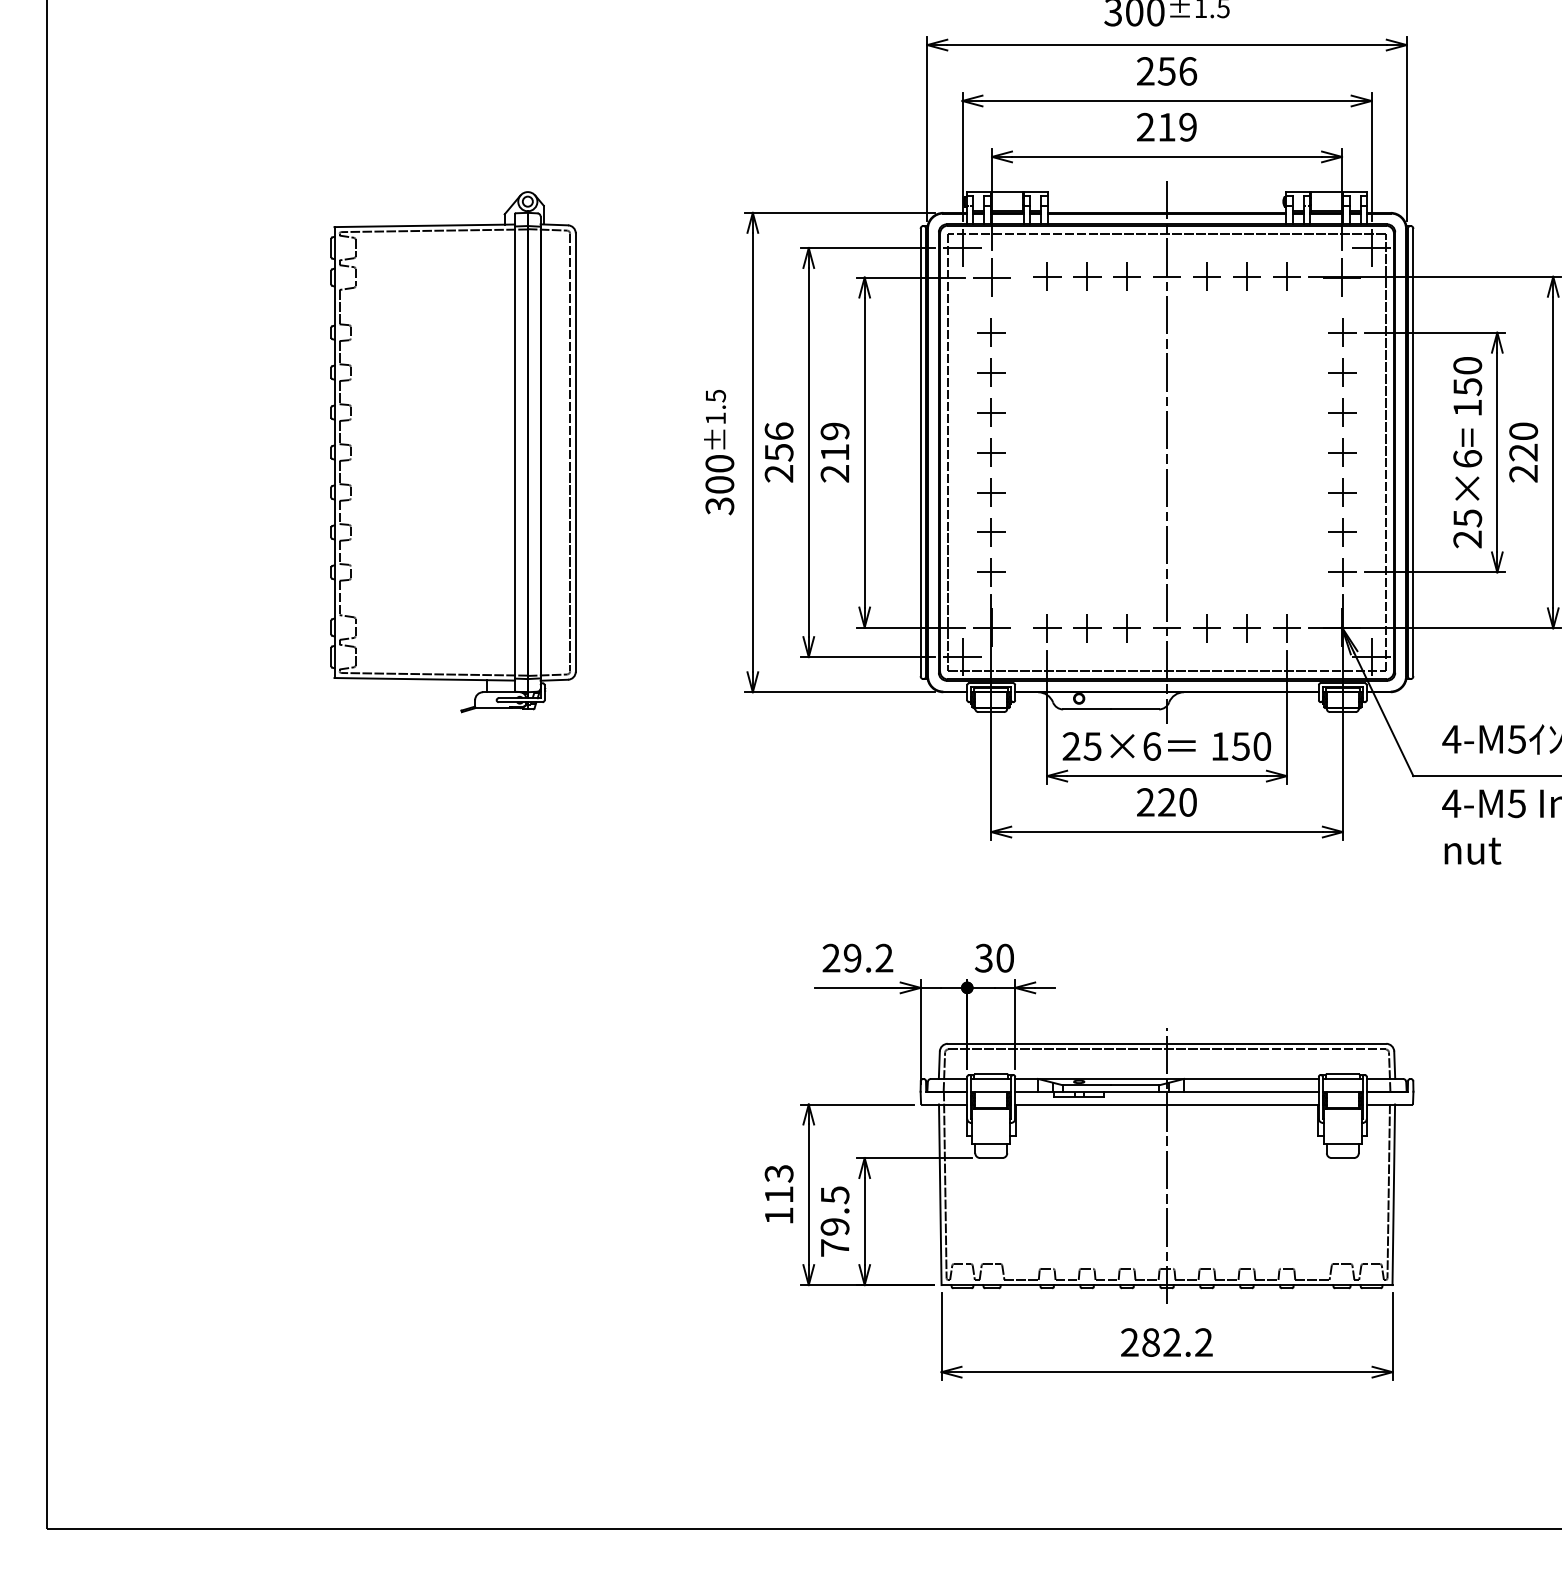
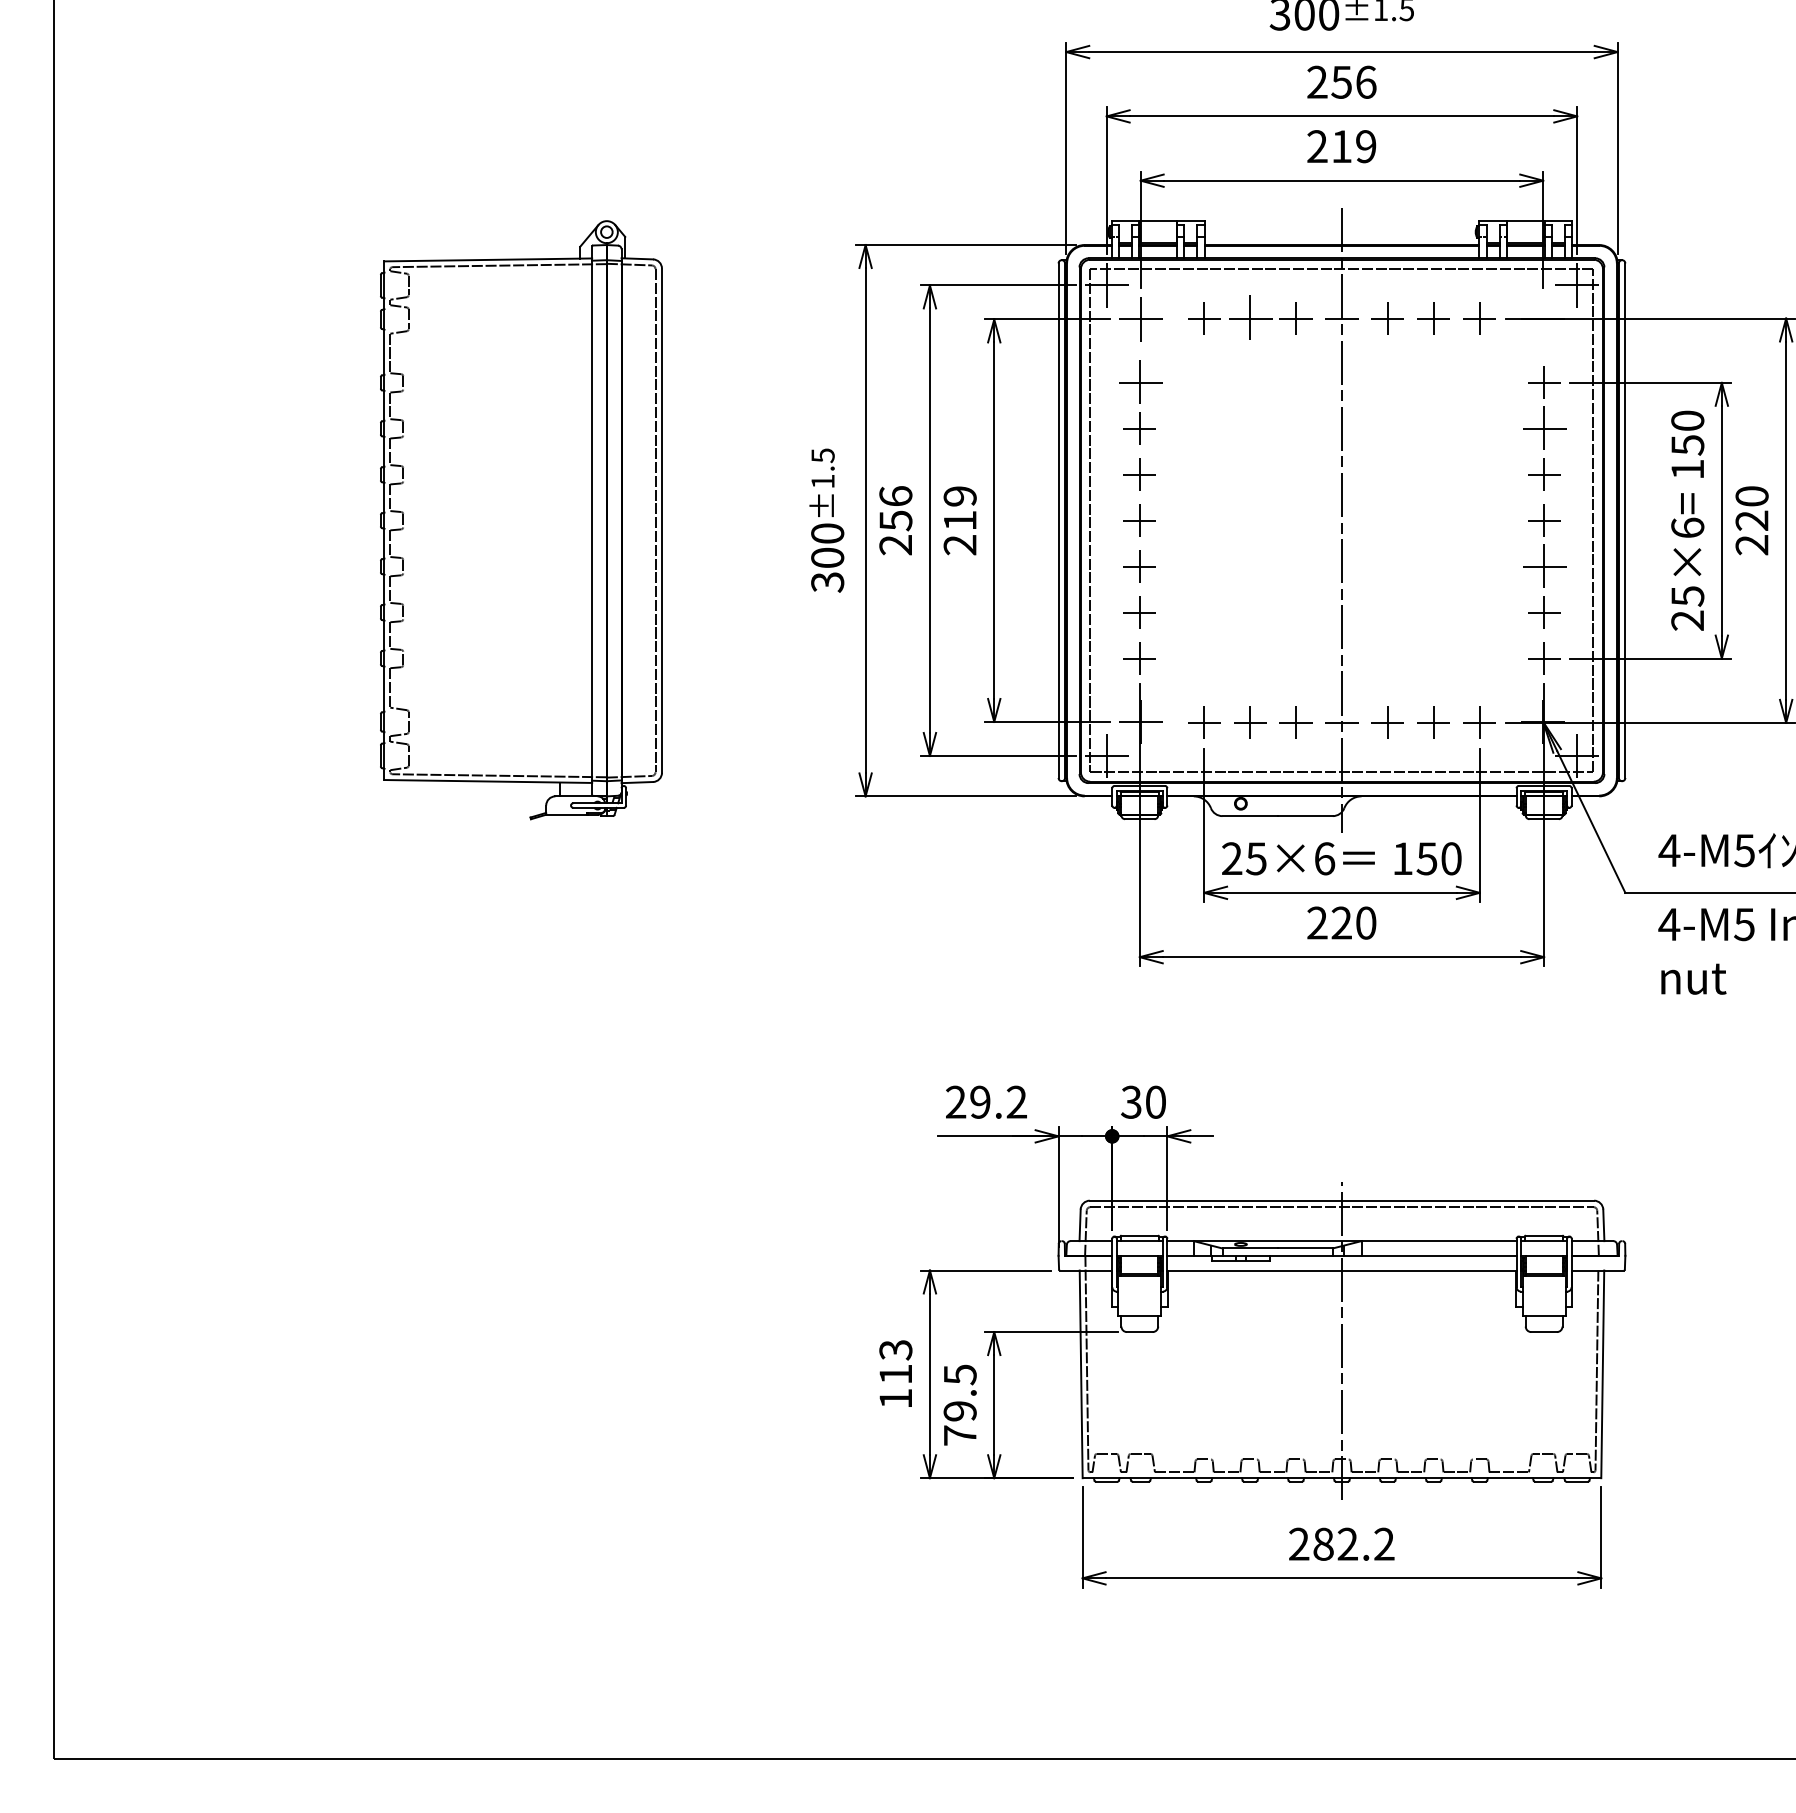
part: (1087, 276) -> (1250, 318), size x1.4
line: (1342, 277) -> (1543, 319), removed
part: (990, 332) -> (1139, 382), size x1.4
part: (1343, 372) -> (1544, 428), size x1.4
part: (1343, 492) -> (1544, 566), size x1.4

